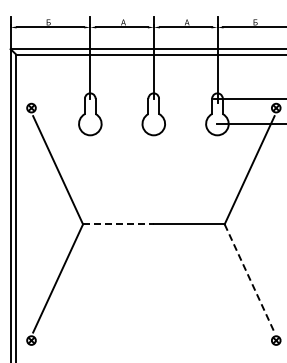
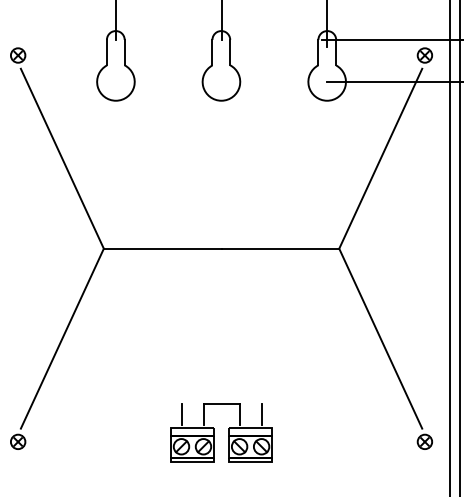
line: (118, 224) -> (162, 248), dashed -> solid
line: (249, 278) -> (380, 338), dashed -> solid
part: (153, 335) -> (220, 433), added

